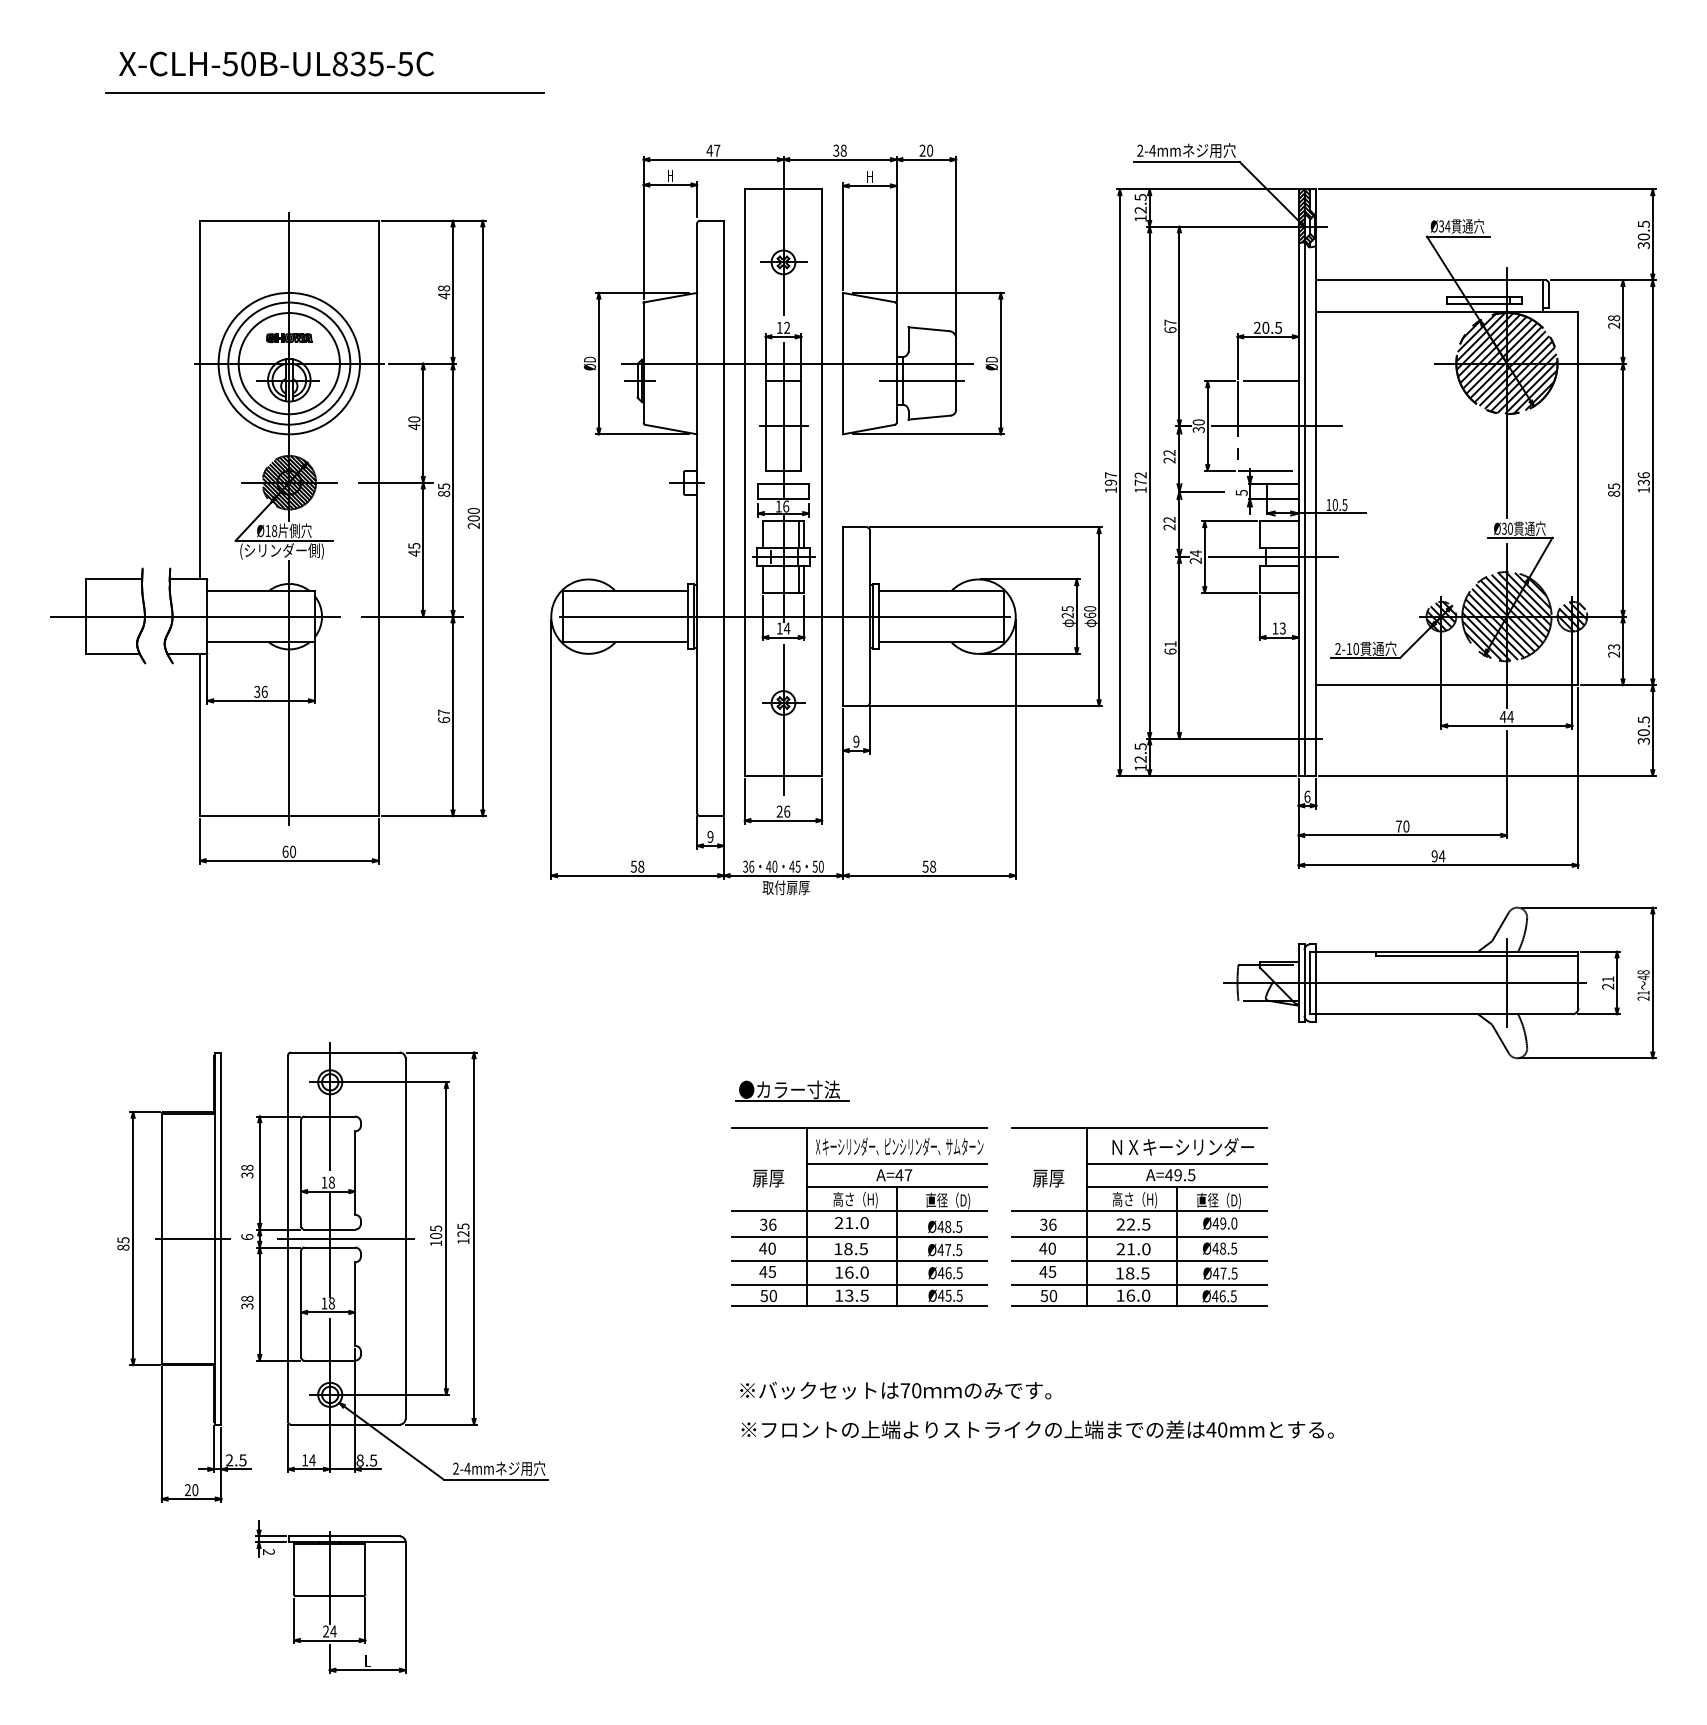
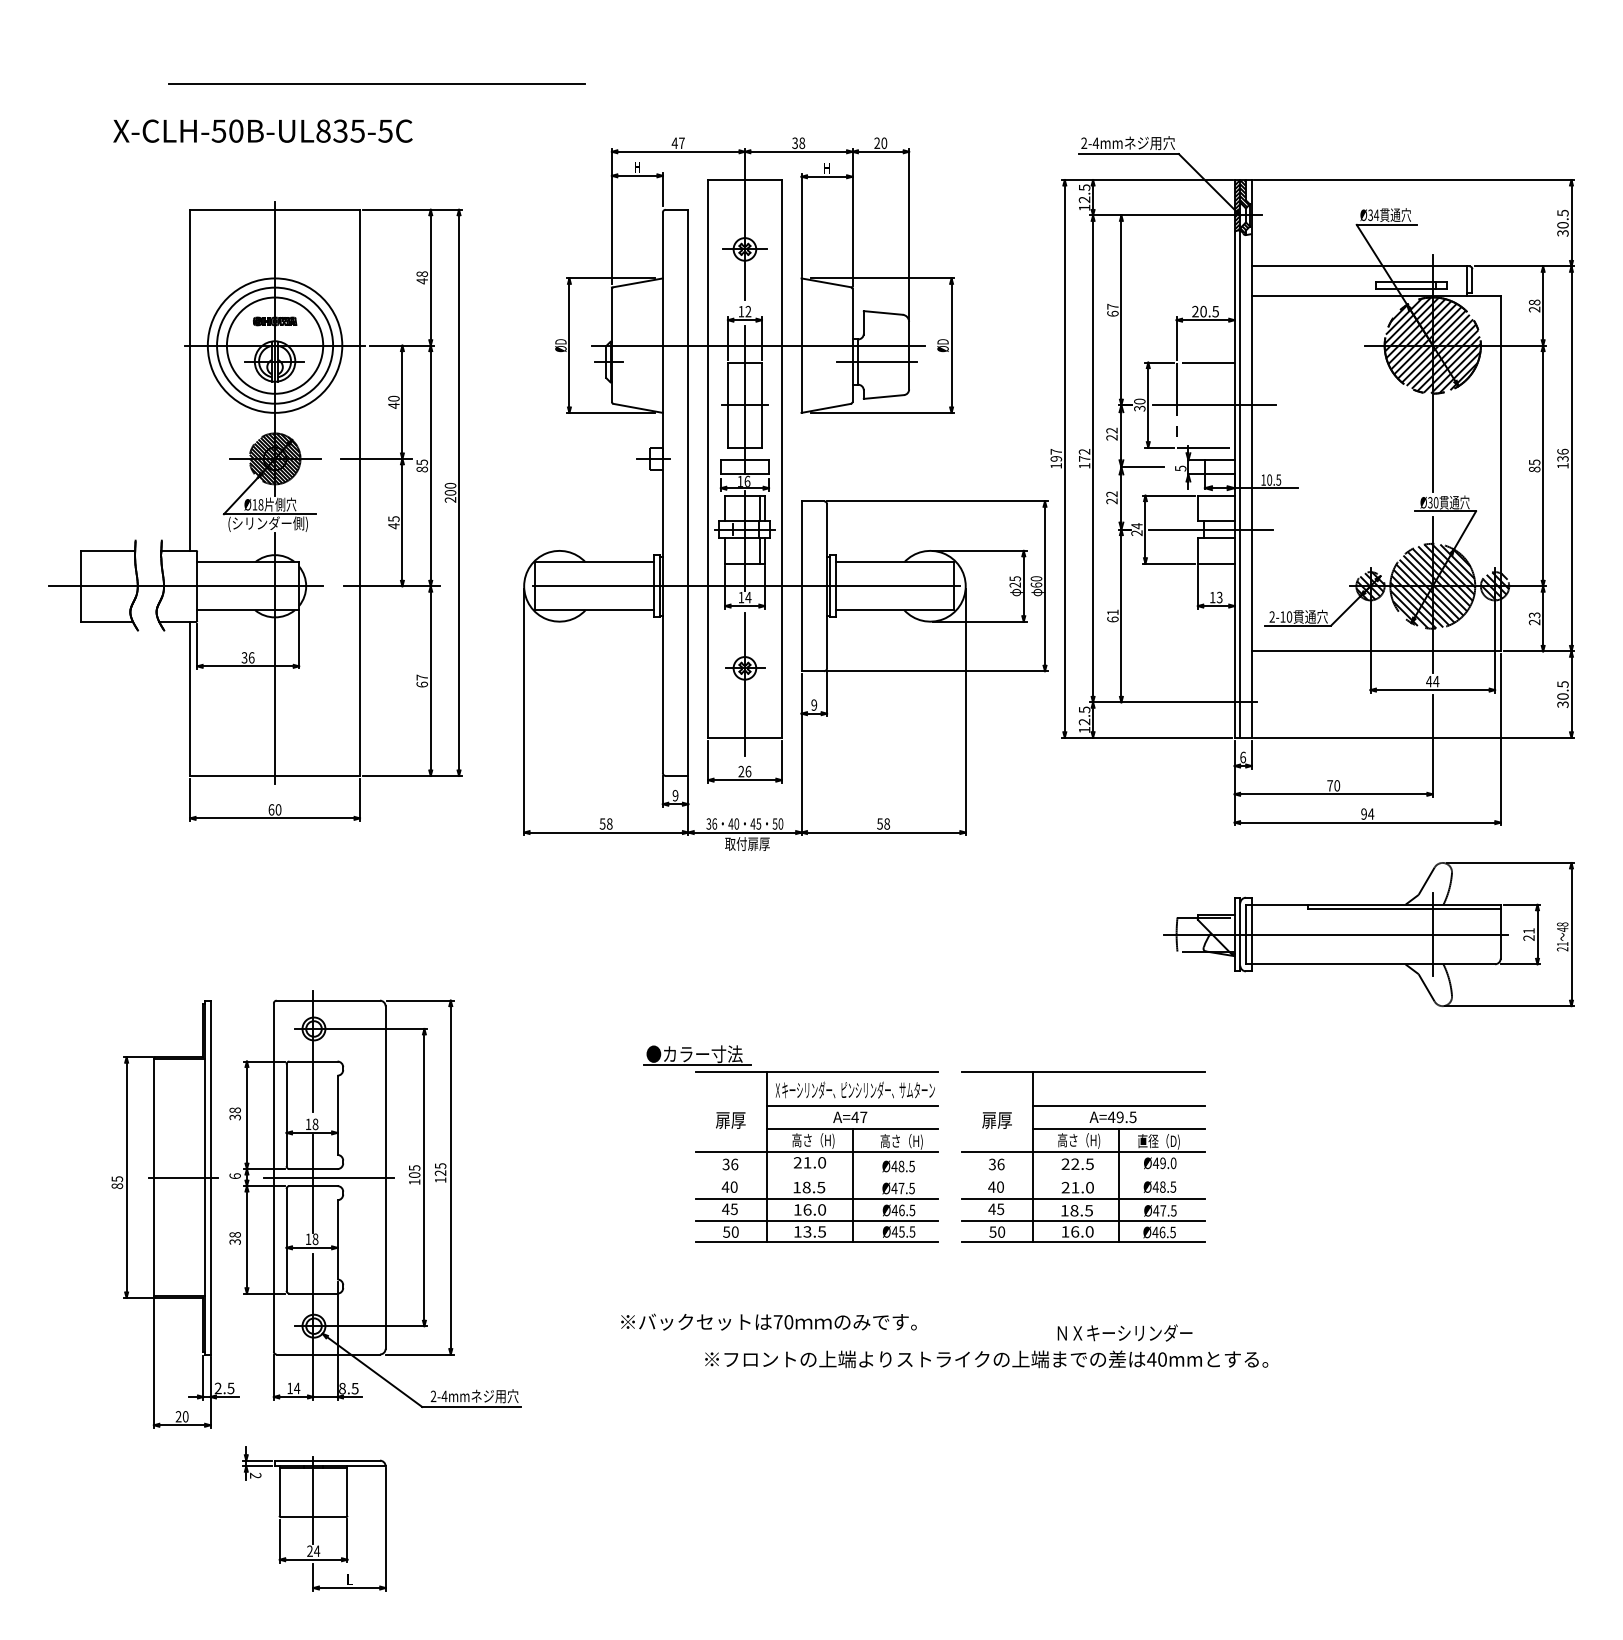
text: (276, 63) -> (262, 130), moved
line: (324, 92) -> (376, 84), moved
part: (792, 1090) -> (697, 1054), moved
text: (1183, 1146) -> (1125, 1332), moved
text: (948, 1200) -> (901, 1141), 直径（D) -> 高さ（H)
line: (859, 1237) -> (817, 1176), removed
line: (1139, 1237) -> (1083, 1176), removed
text: (895, 1390) -> (768, 1322), moved

